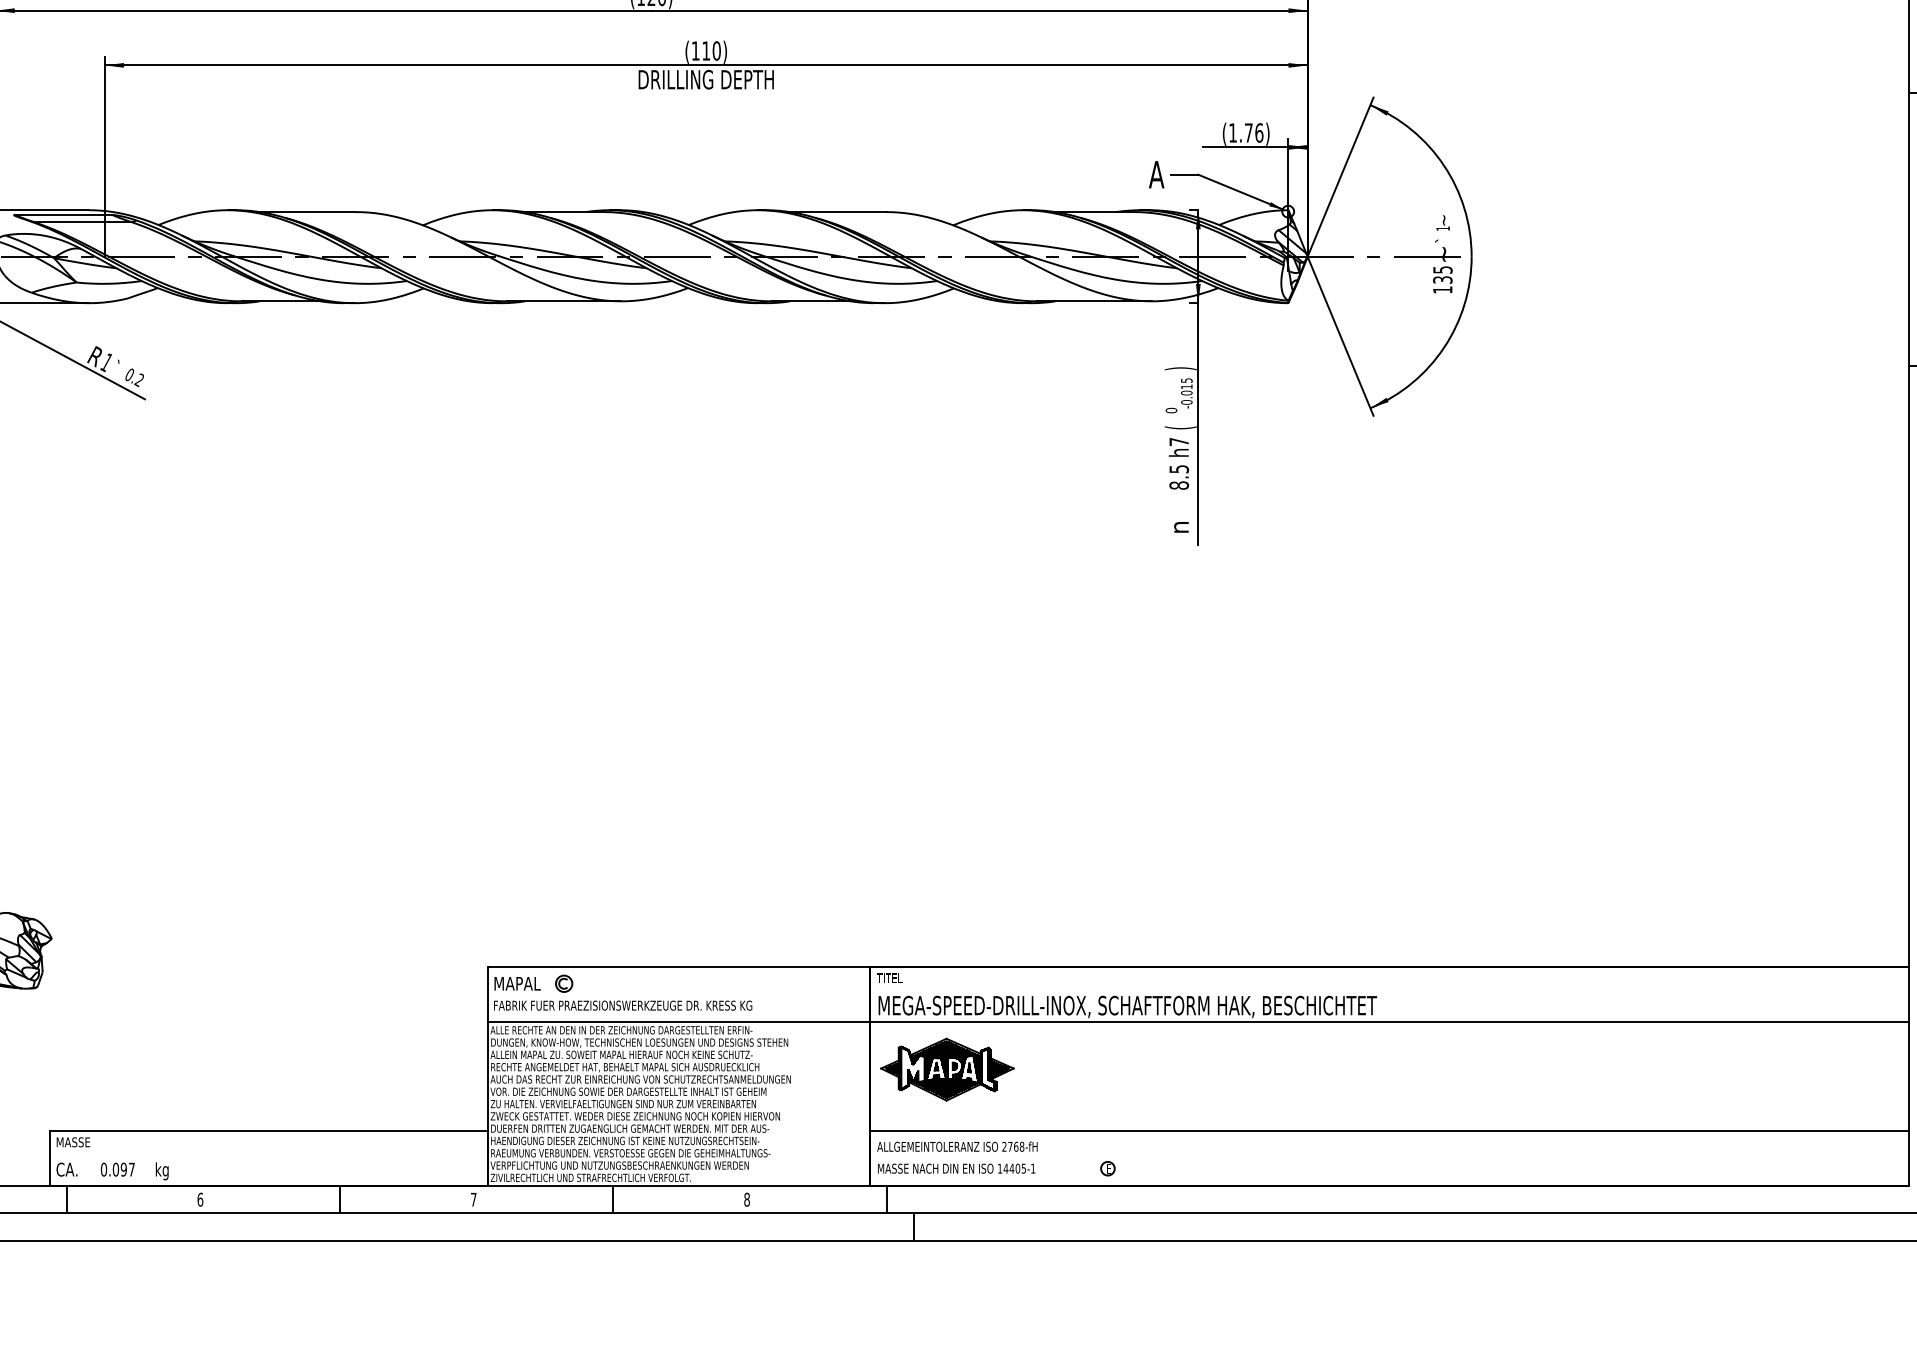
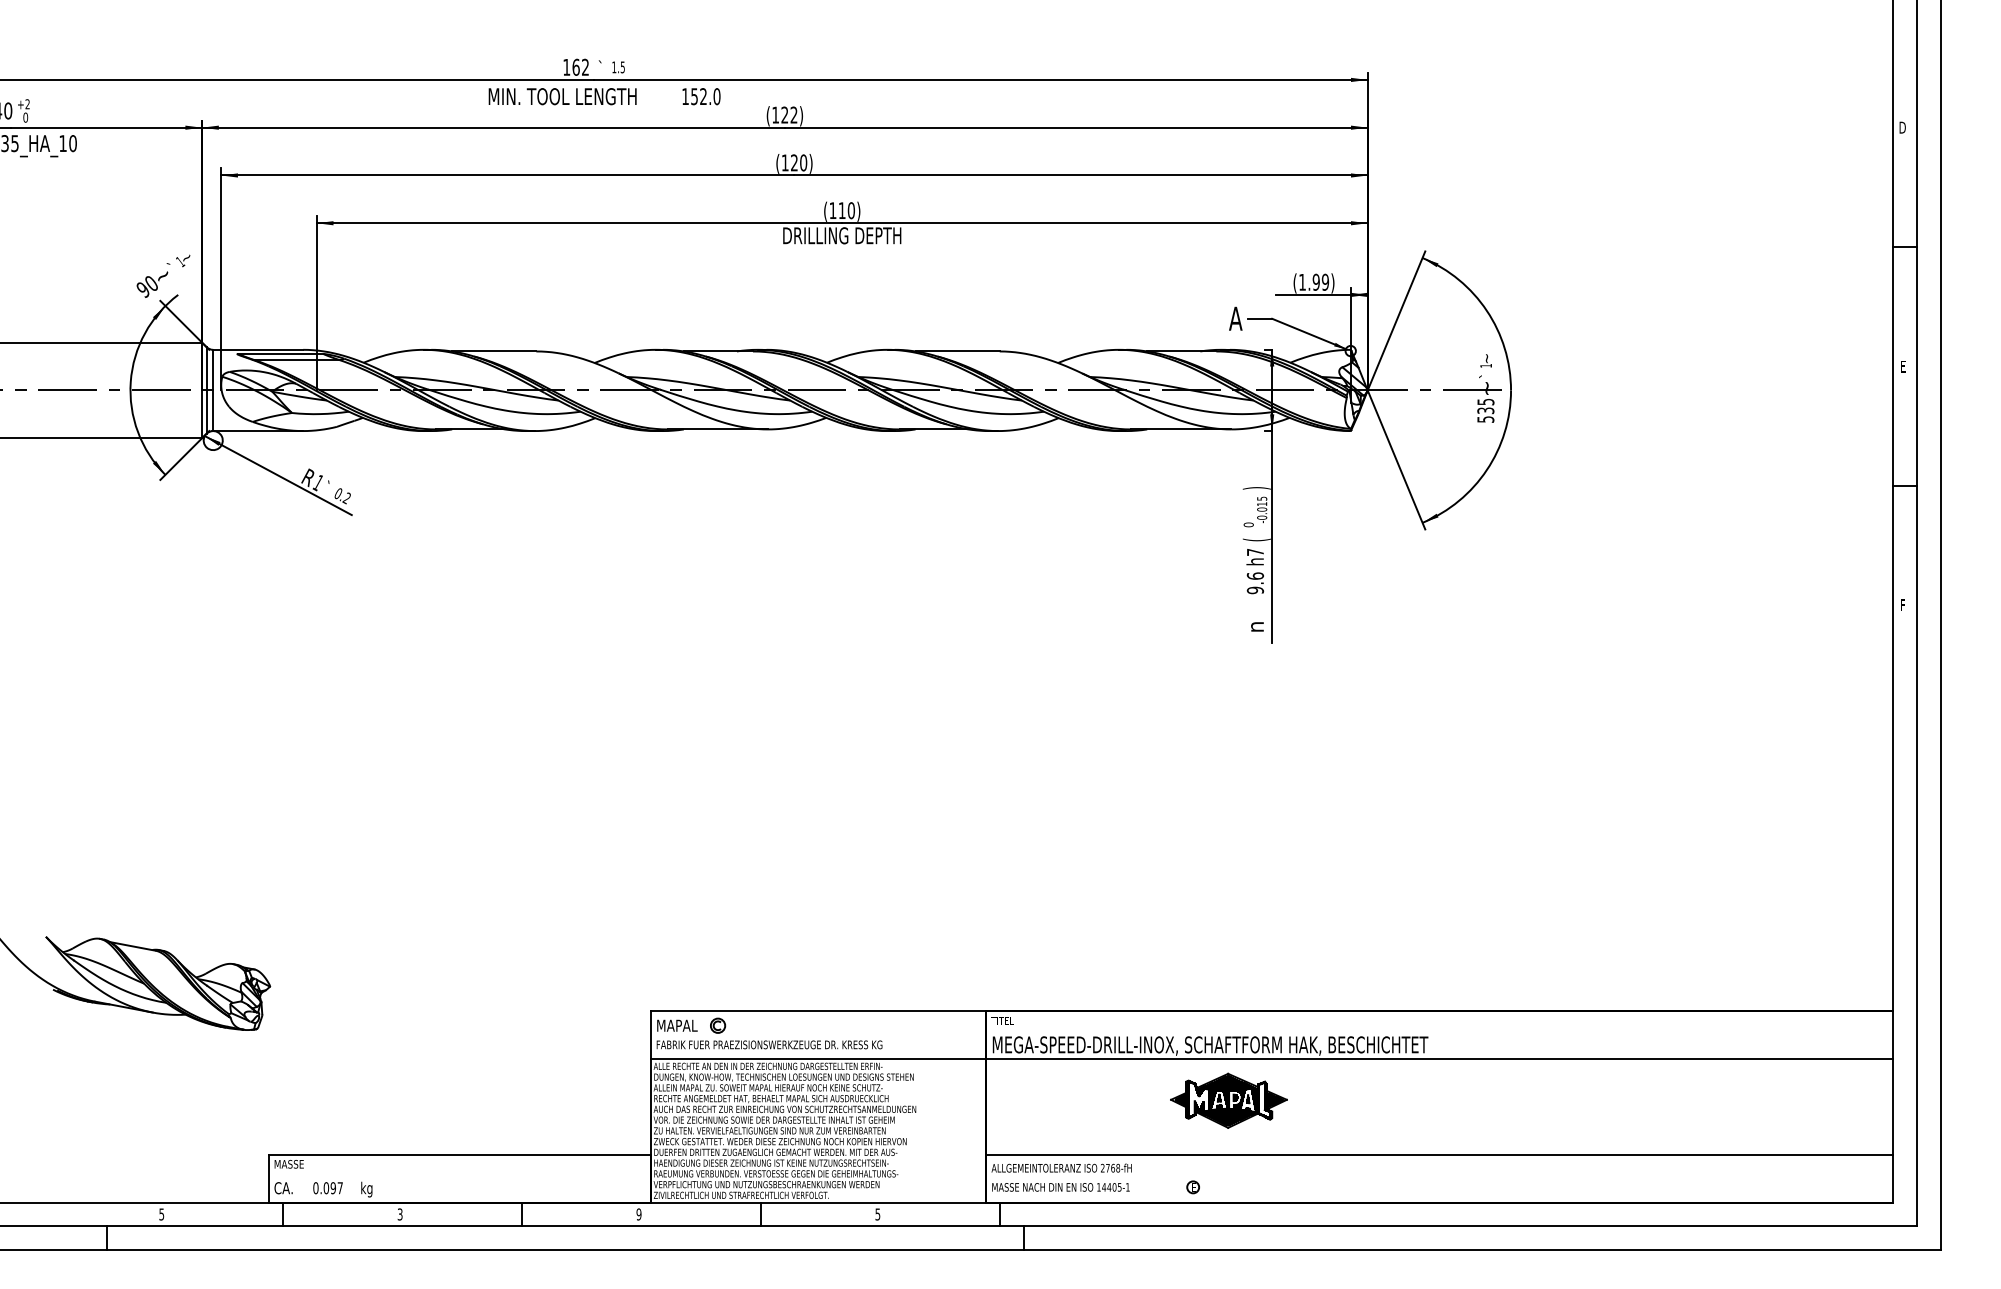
text: (1253, 132) -> (1320, 281), (1.76) -> (1.99)
text: (1442, 289) -> (1485, 419), 135 -> 535
text: (1179, 477) -> (1255, 583), 8.5 -> 9.6
part: (946, 1069) -> (1228, 1100), moved
text: (199, 1199) -> (399, 1214), 6 -> 3
text: (473, 1199) -> (638, 1214), 7 -> 9
text: (746, 1199) -> (877, 1214), 8 -> 5

